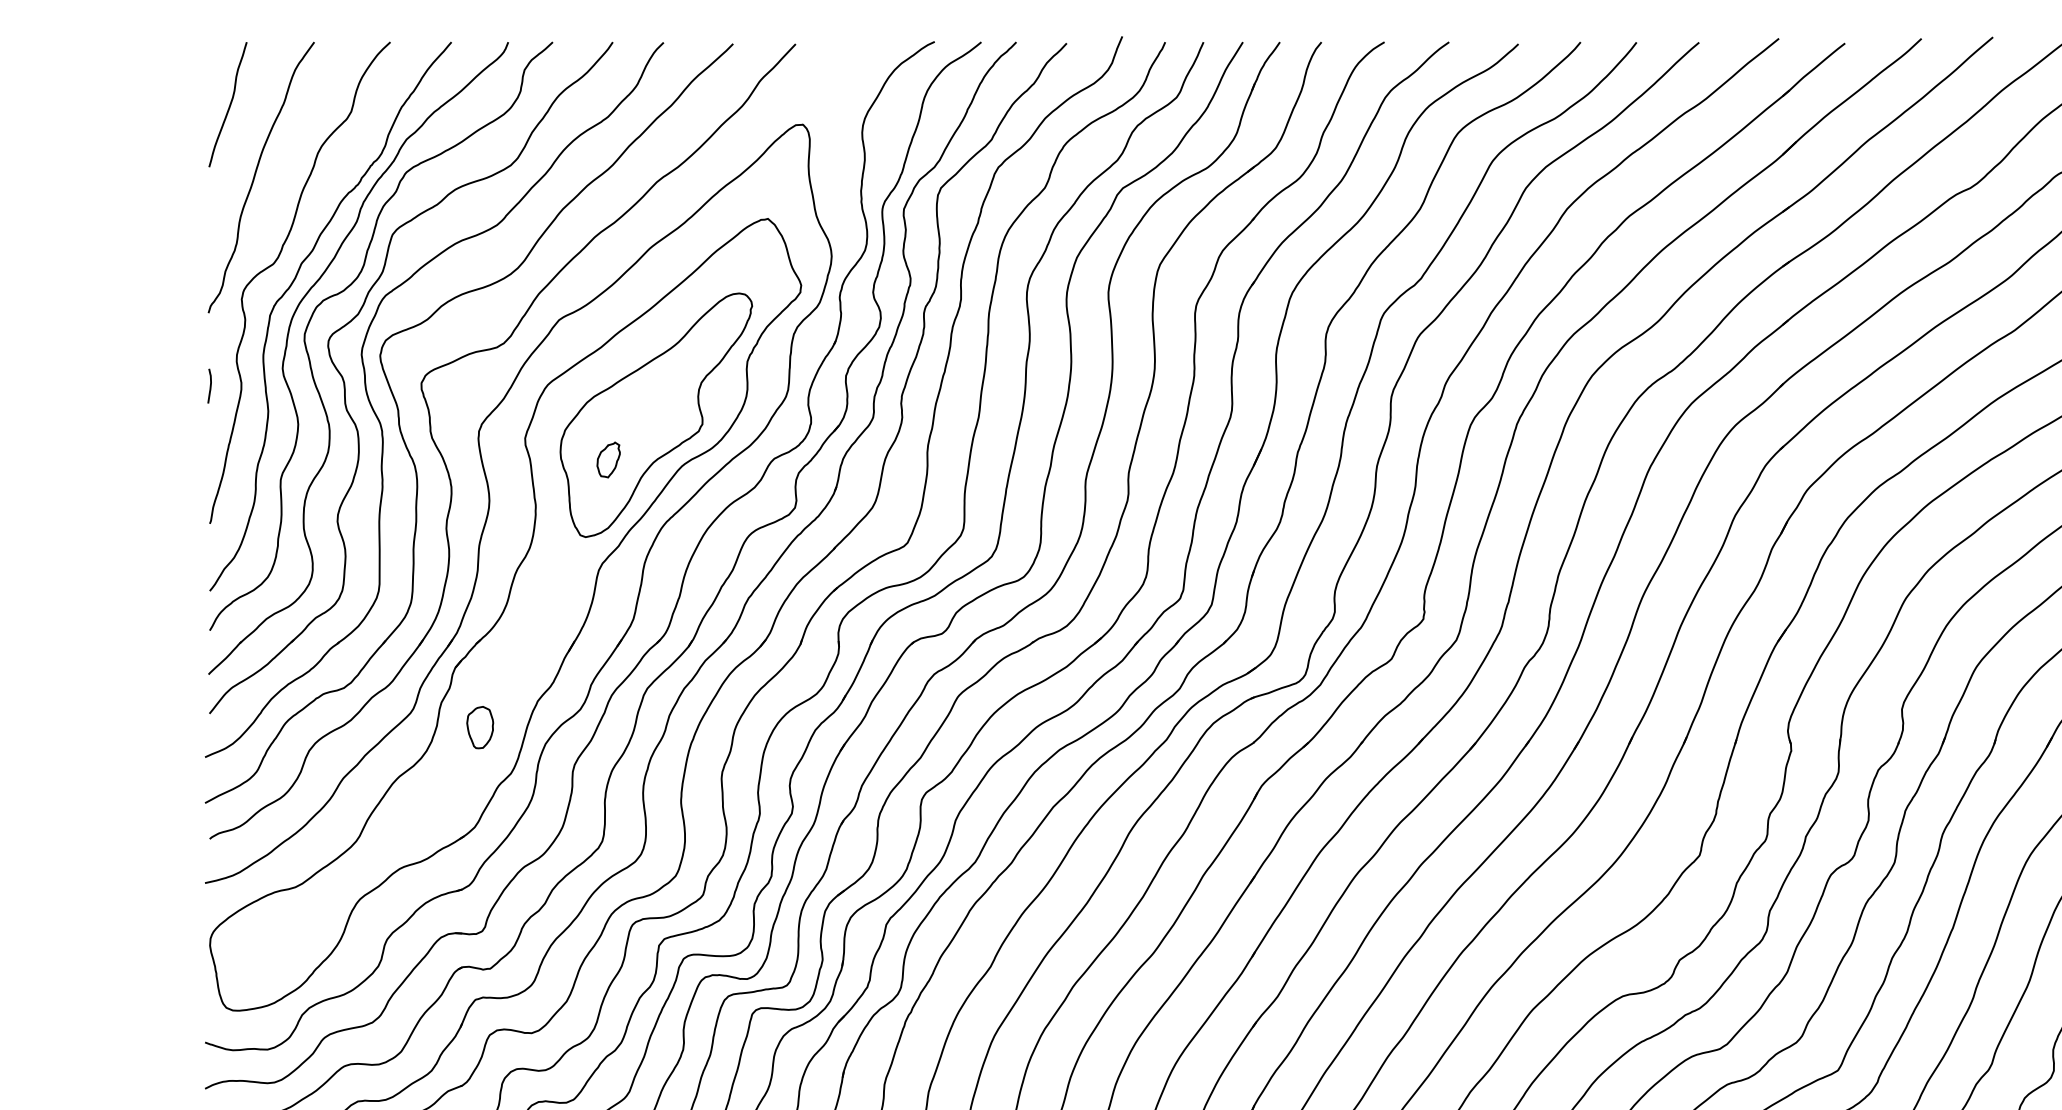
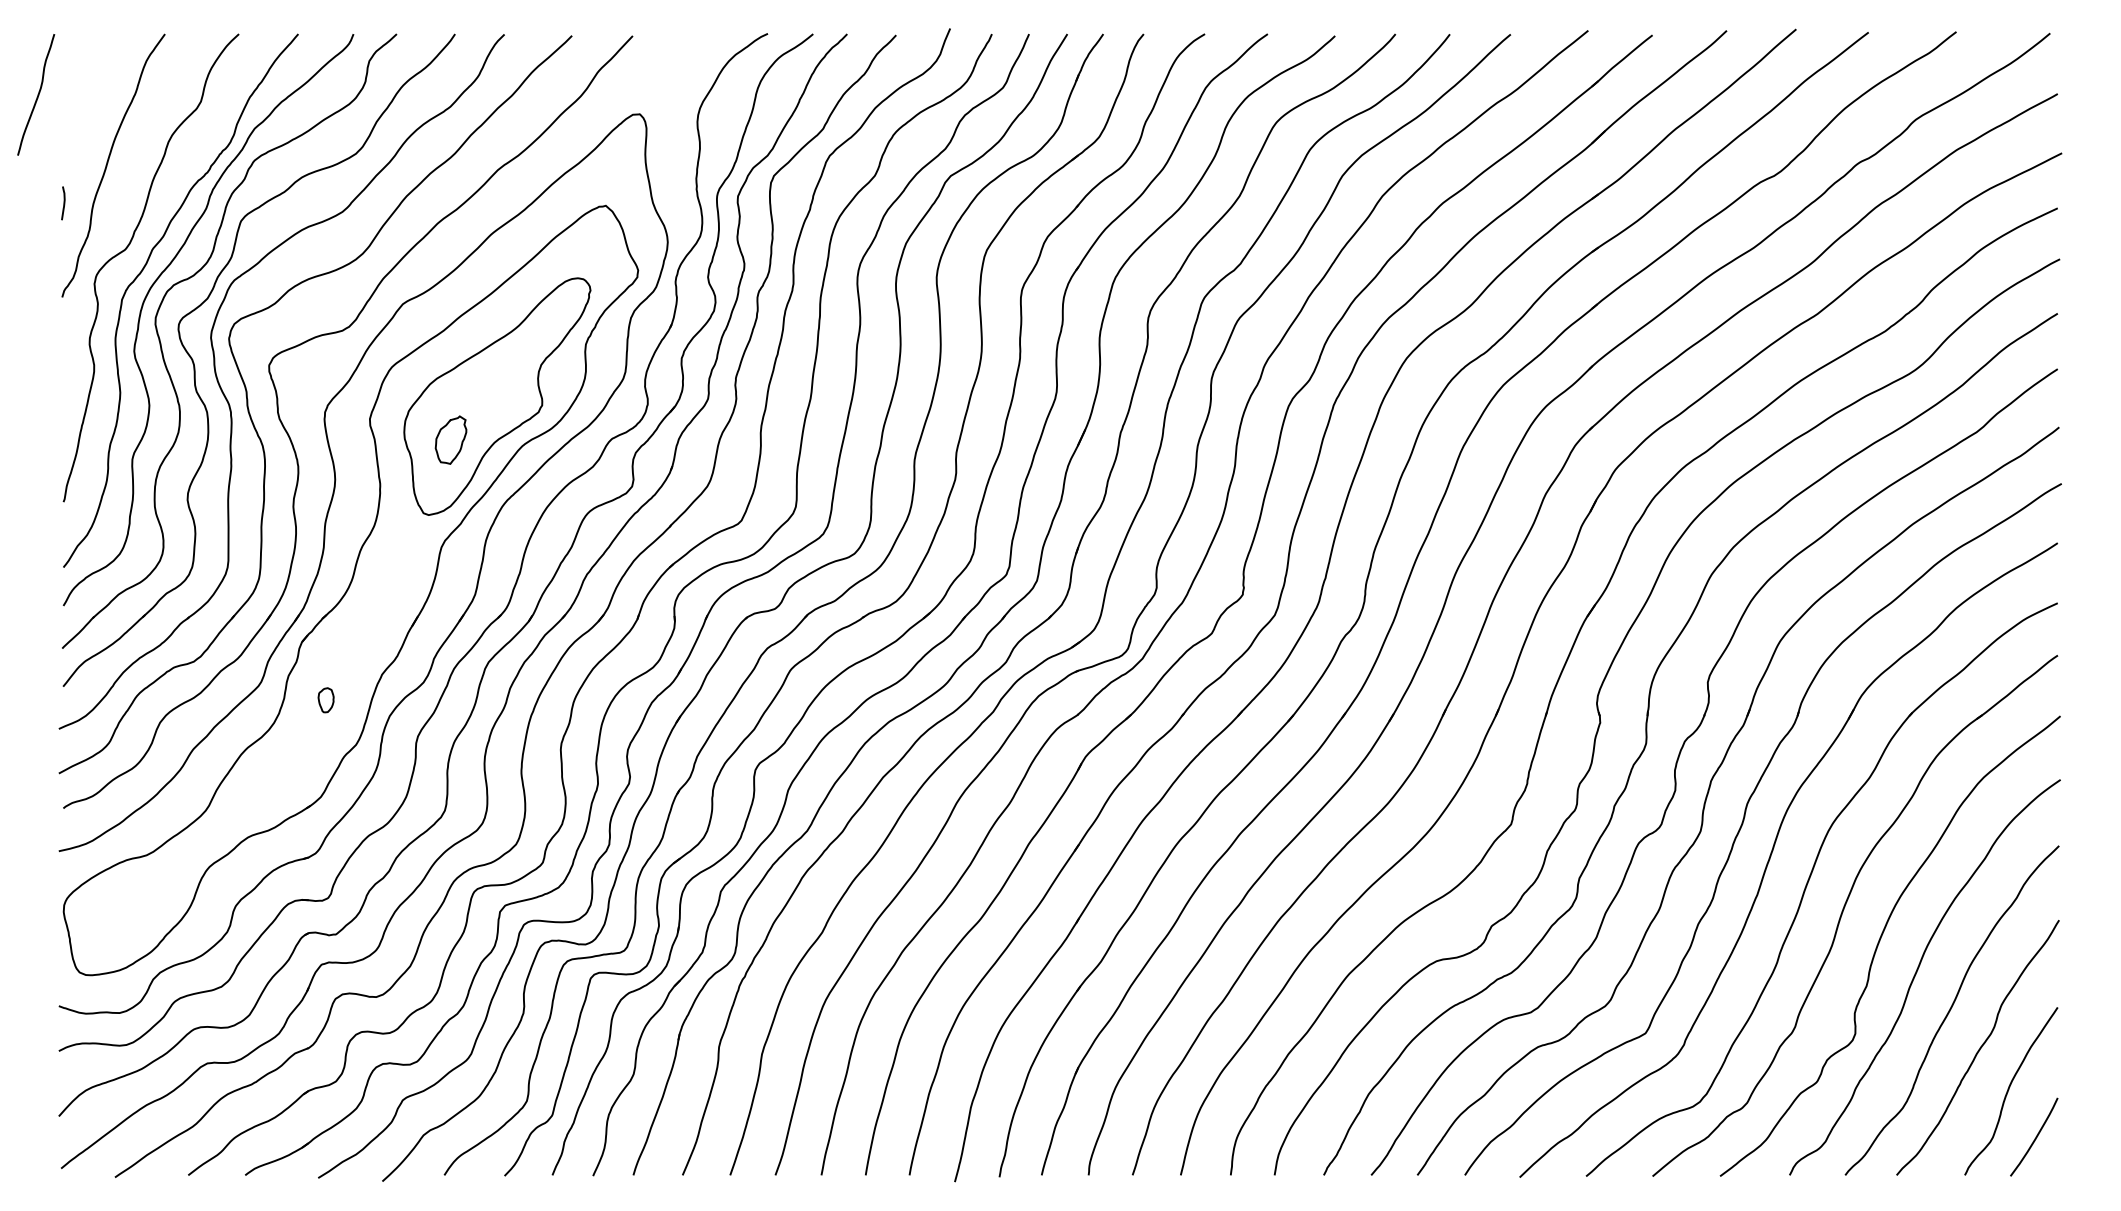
curve: (229, 104) -> (37, 94), moved
curve: (209, 386) -> (63, 203), moved
part: (608, 459) -> (450, 439), size x1.4
part: (479, 727) -> (325, 700), size x0.6

